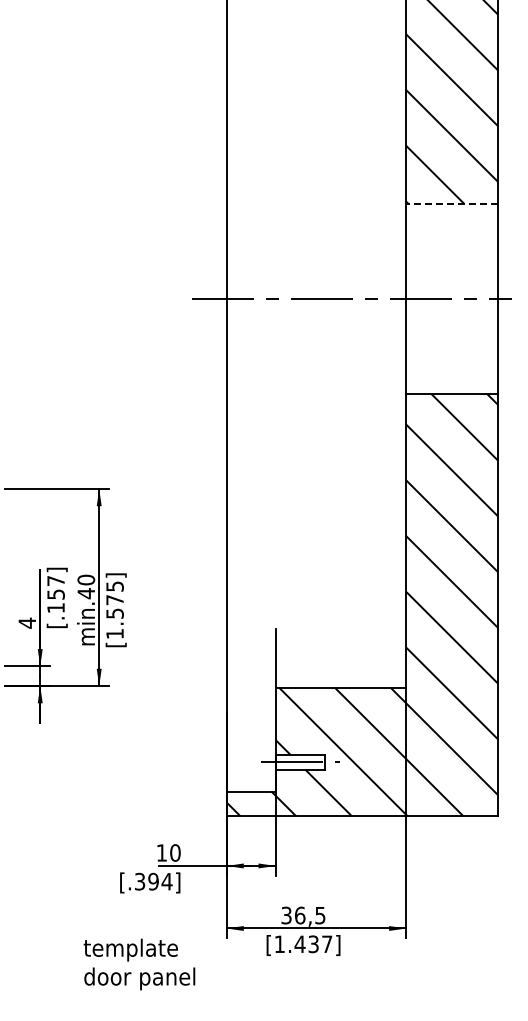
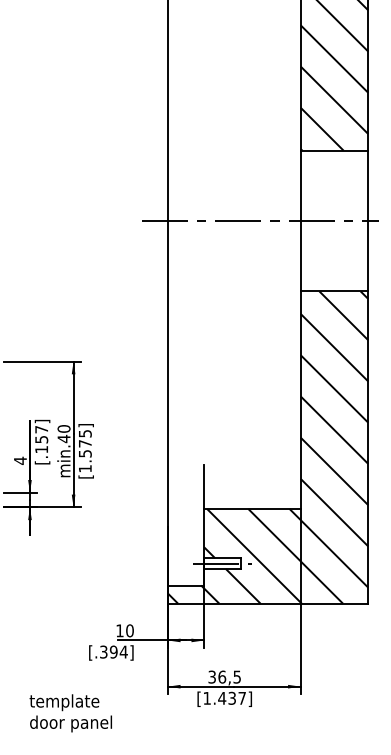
line: (451, 203) -> (334, 150), dashed -> solid
text: (139, 964) -> (70, 713), moved

